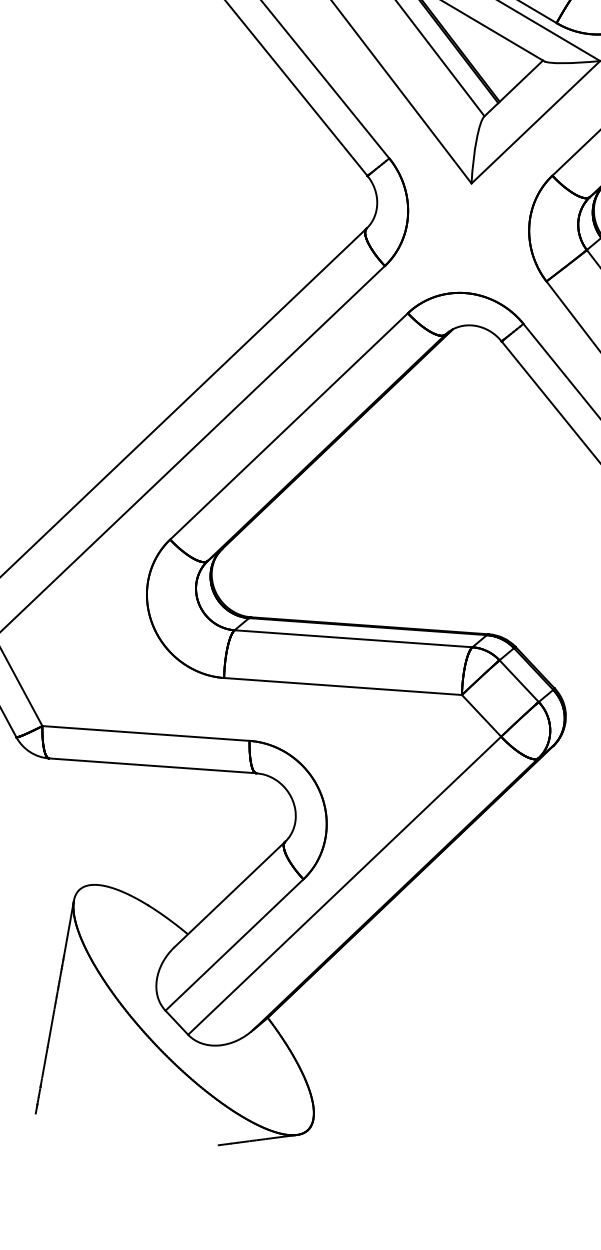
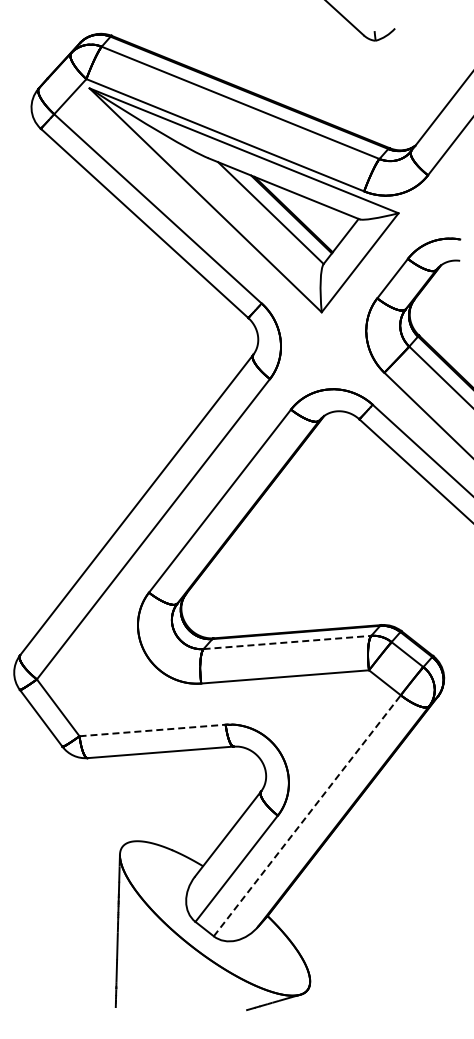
line: (353, 638) -> (287, 642), solid -> dashed
line: (147, 733) -> (153, 730), solid -> dashed
line: (344, 885) -> (307, 815), solid -> dashed

